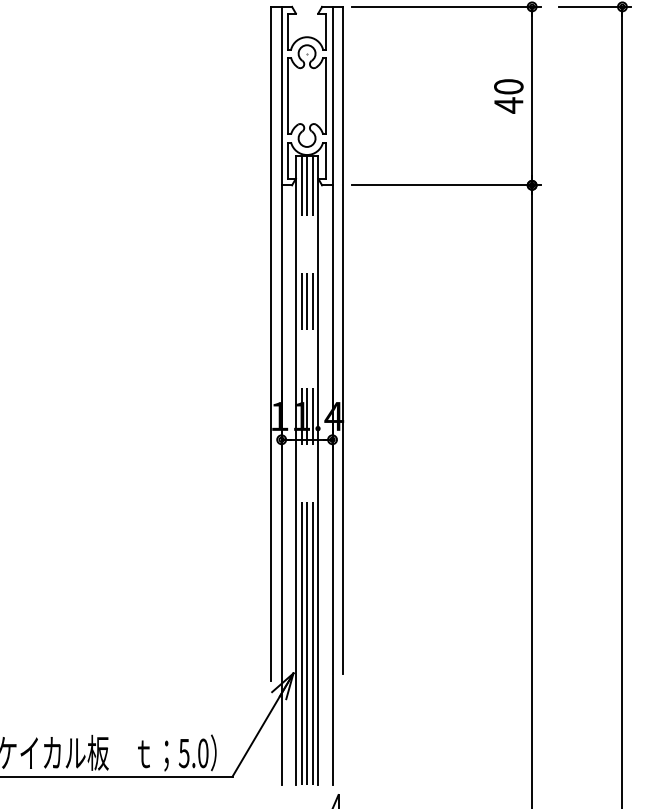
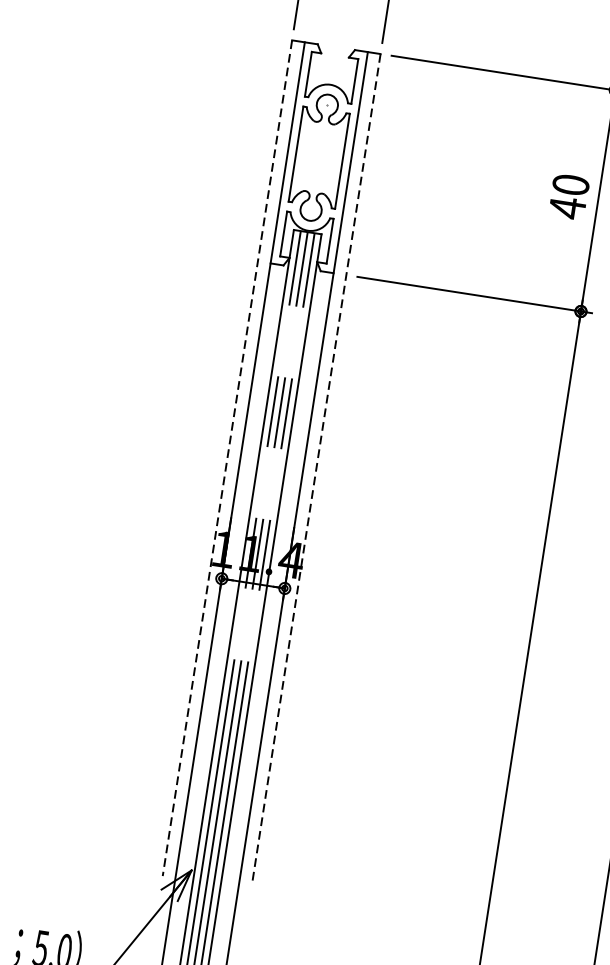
line: (342, 340) -> (316, 467), solid -> dashed
line: (271, 344) -> (227, 458), solid -> dashed

